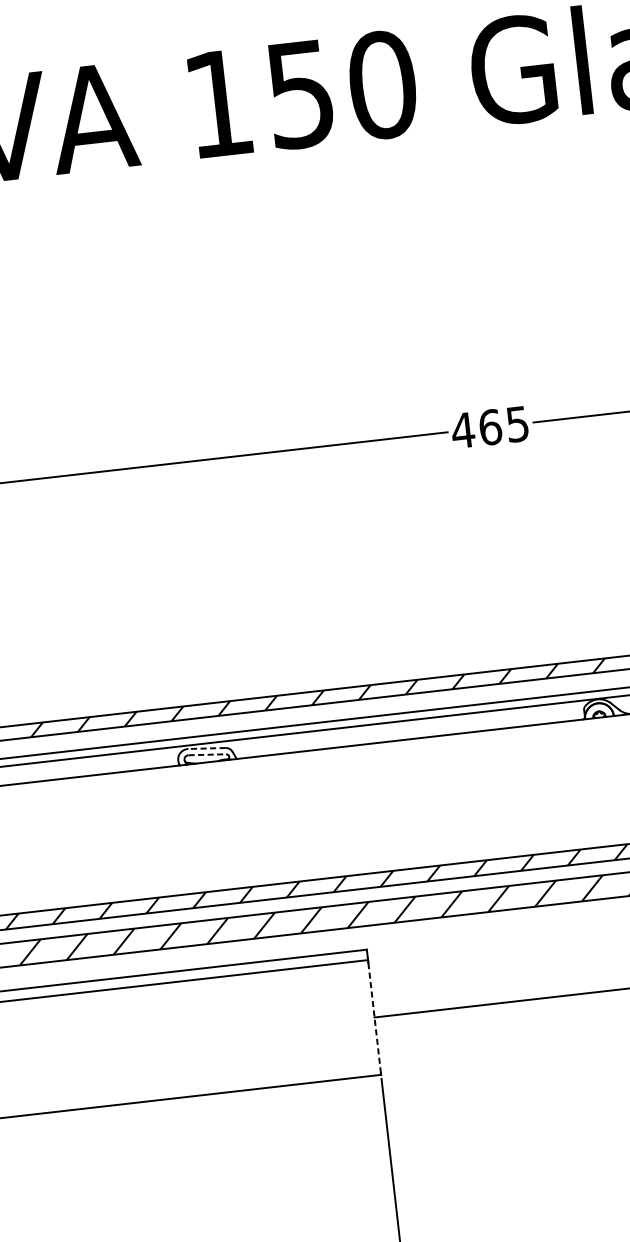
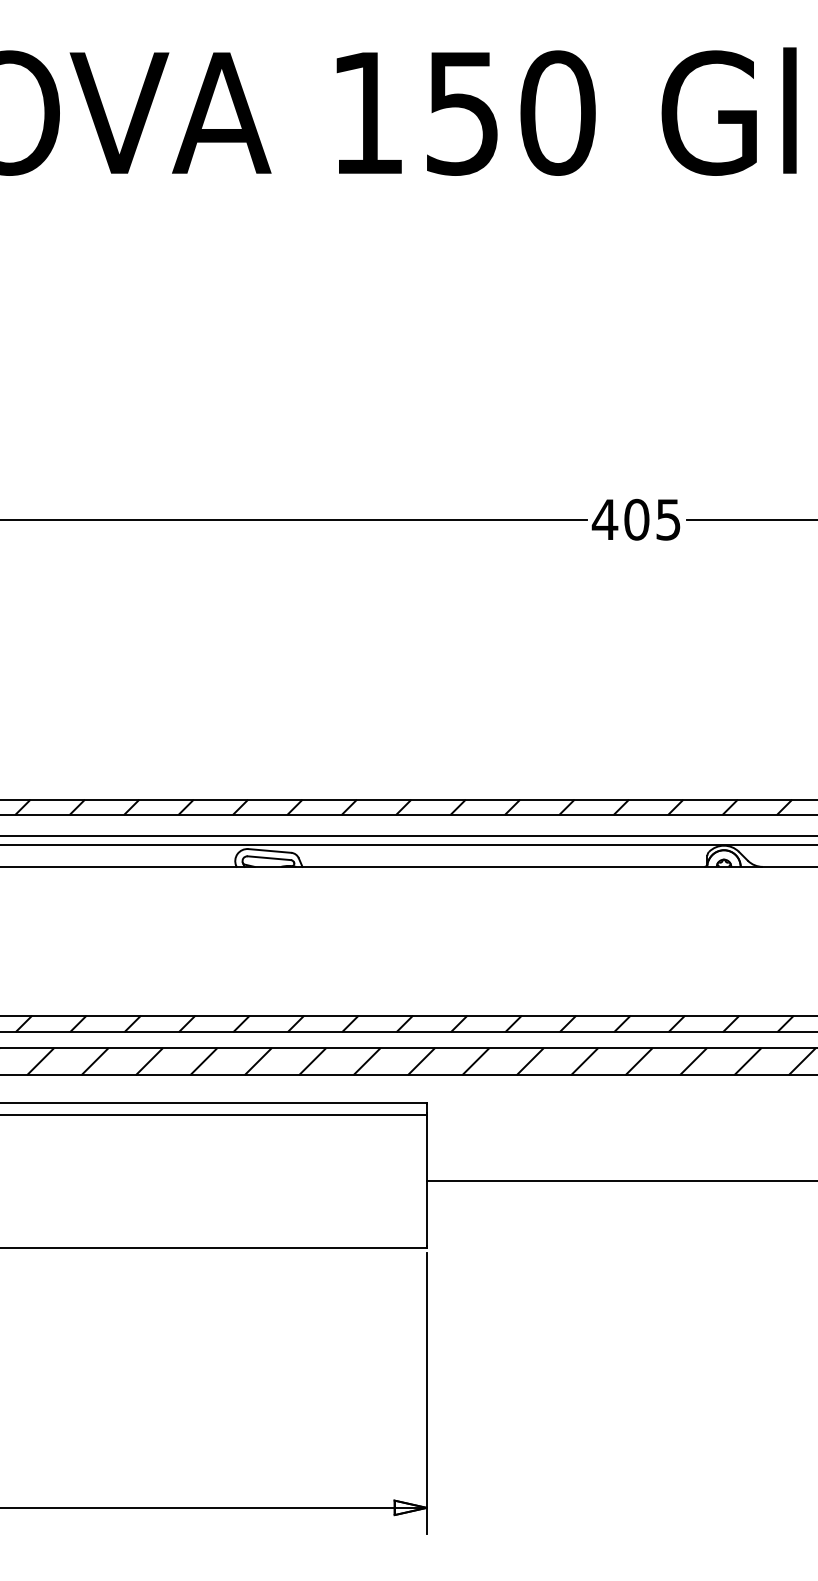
text: (490, 427) -> (636, 519), 465 -> 405
line: (206, 748) -> (269, 850), dashed -> solid
line: (207, 755) -> (269, 858), dashed -> solid
line: (374, 1018) -> (426, 1182), dashed -> solid

